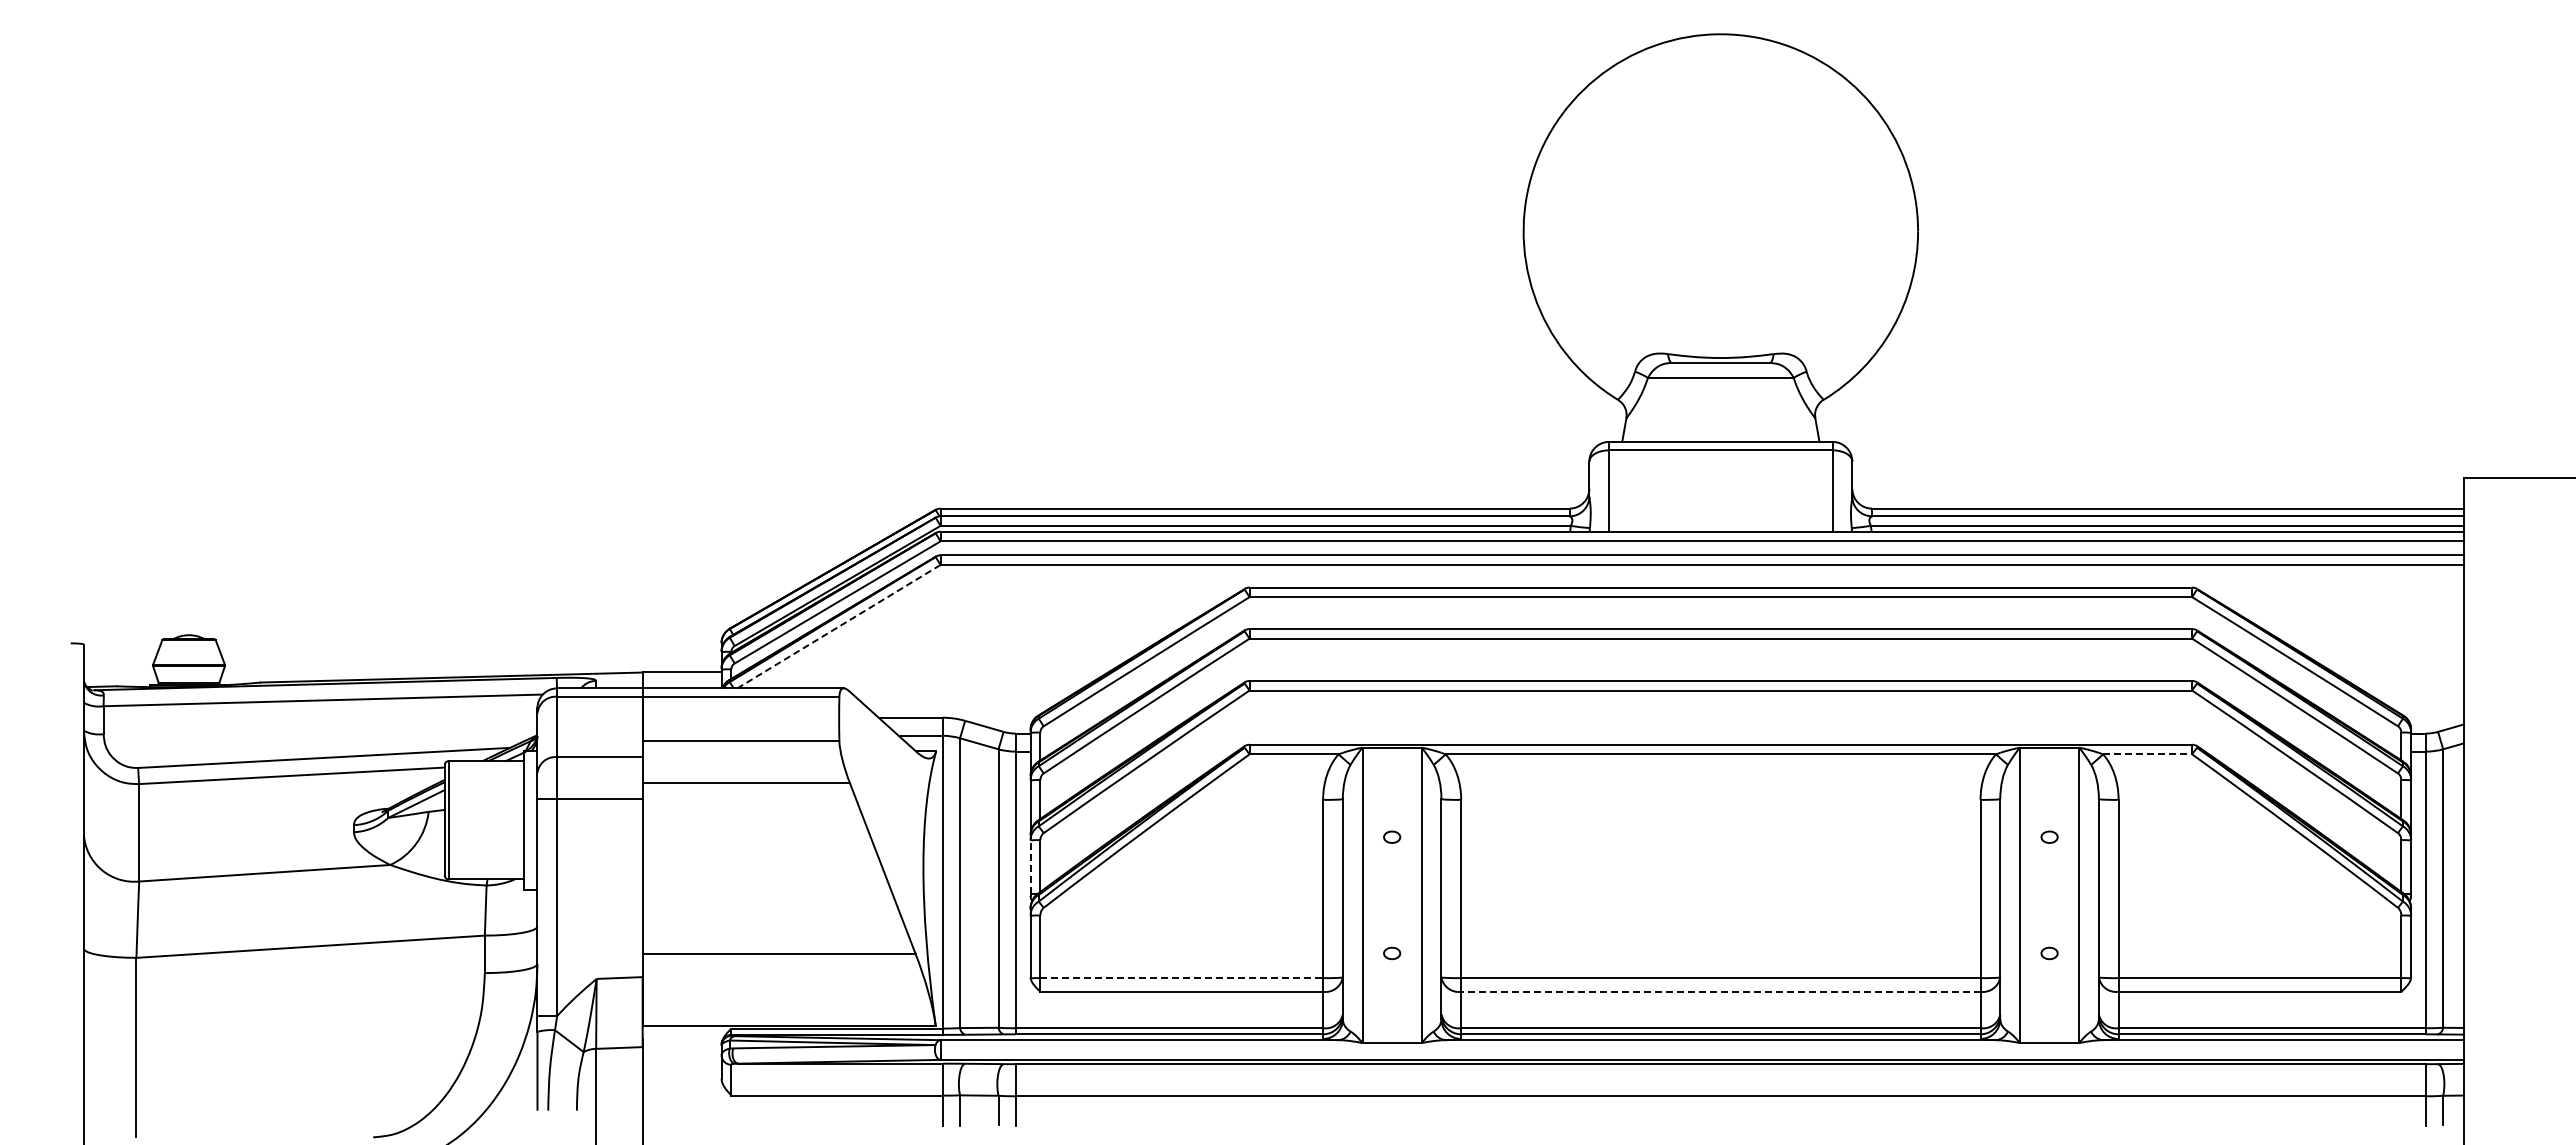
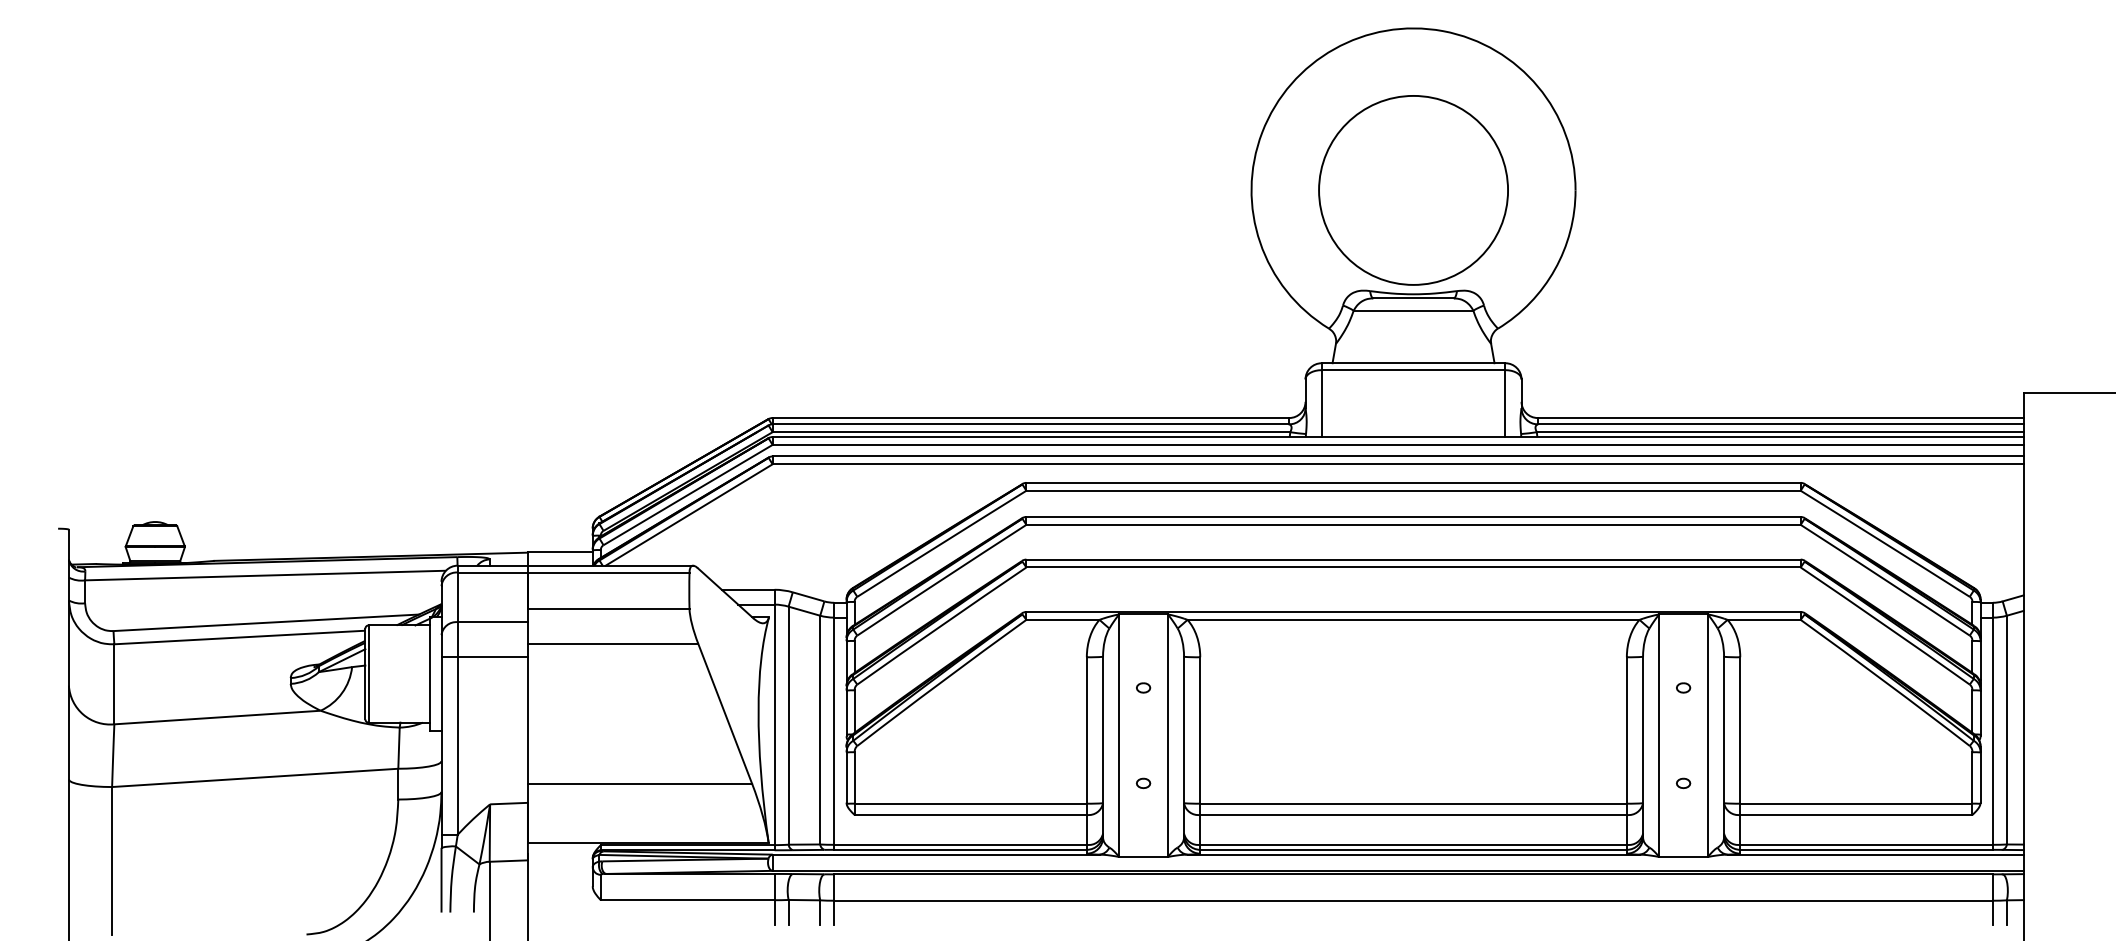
circle: (1720, 231) -> (1413, 190), added
line: (838, 626) -> (688, 514), dashed -> solid
line: (2147, 754) -> (1763, 619), dashed -> solid
line: (1030, 867) -> (846, 712), dashed -> solid
line: (1182, 978) -> (971, 803), dashed -> solid
line: (1720, 991) -> (1413, 814), dashed -> solid

